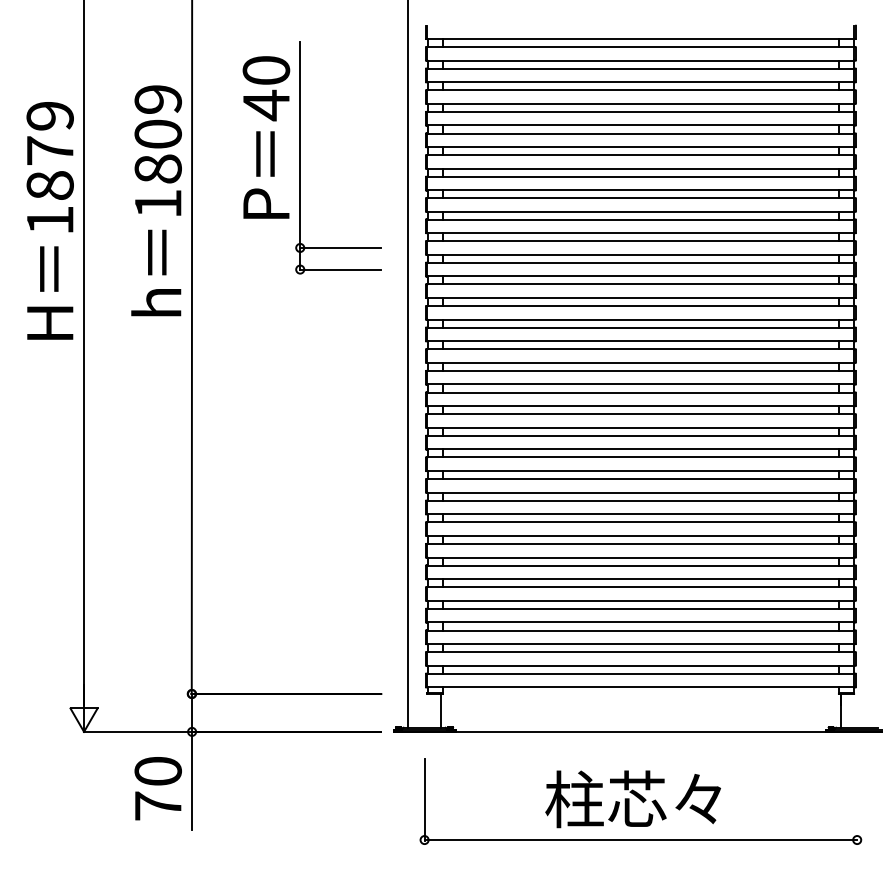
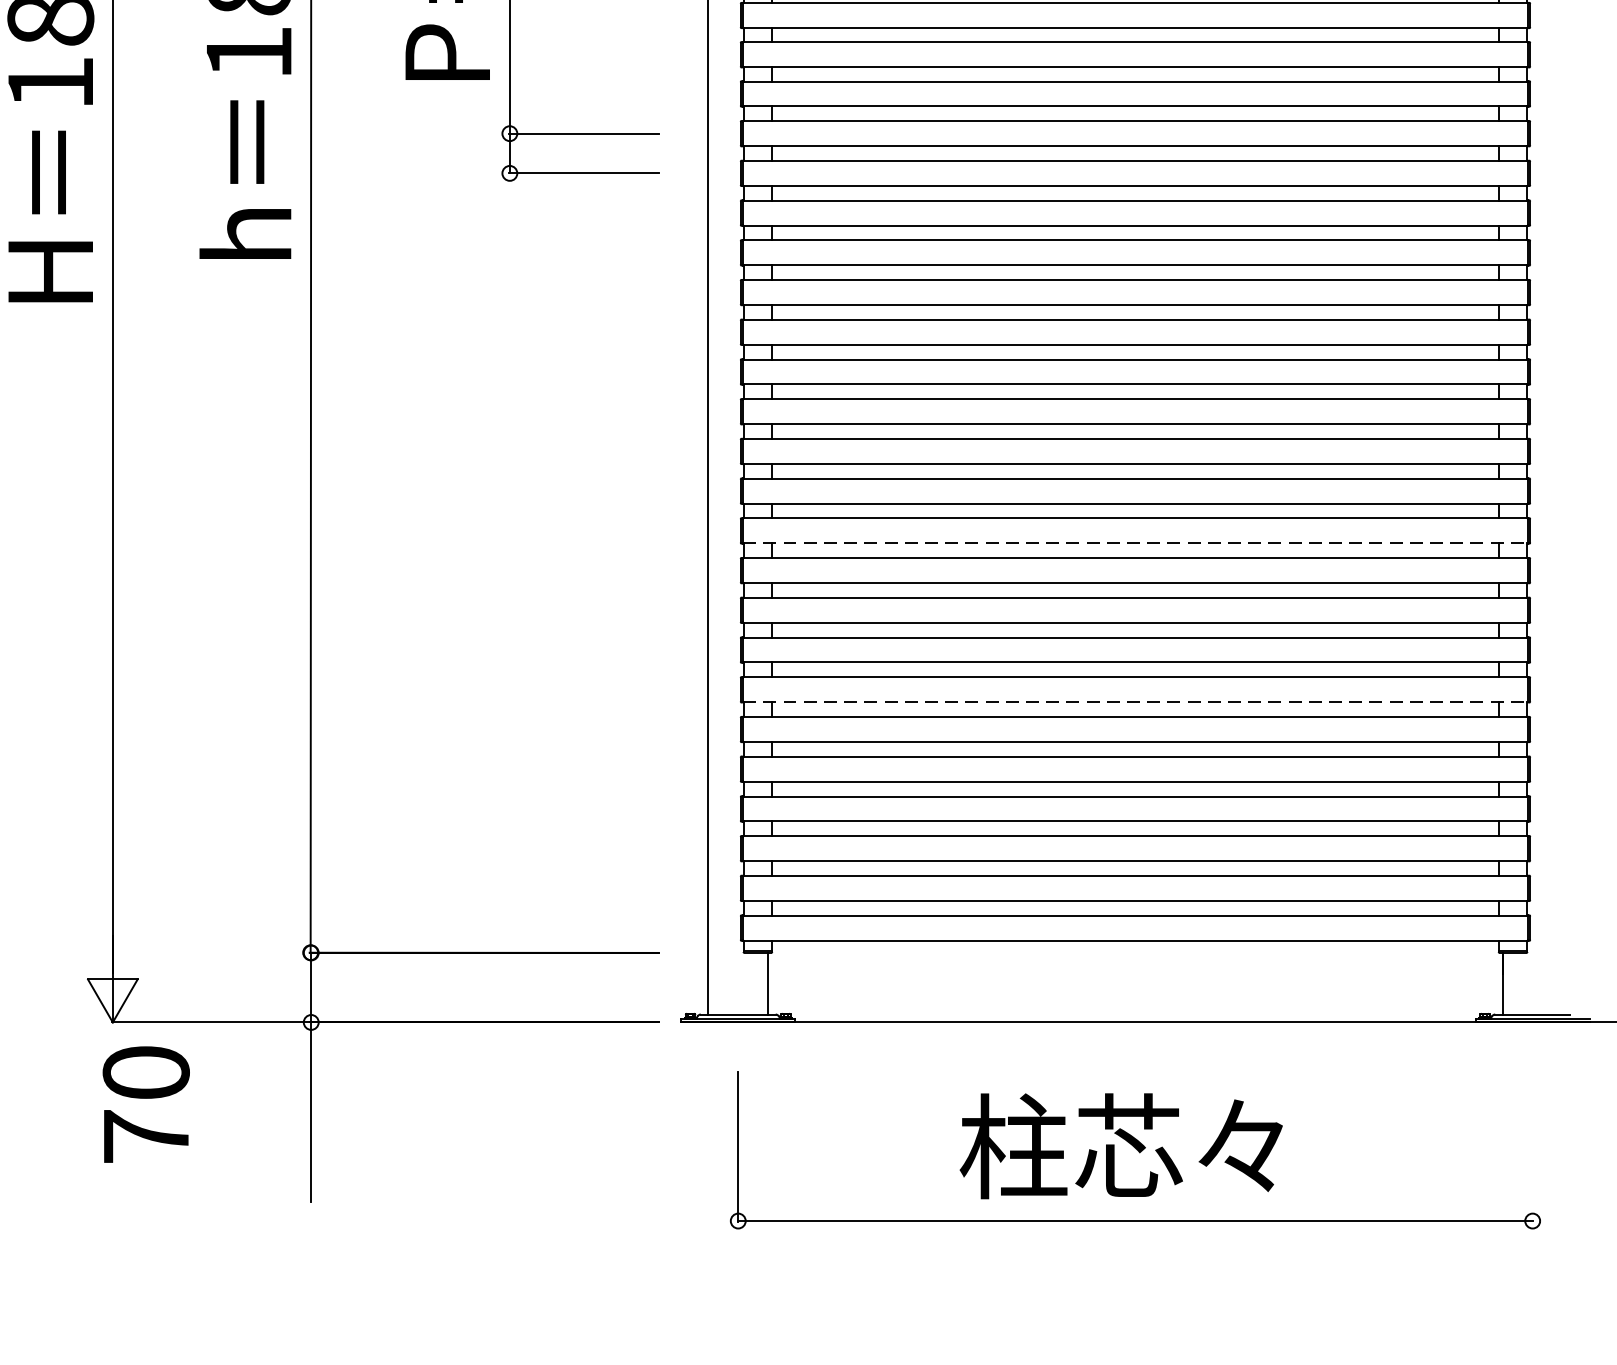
line: (640, 471) -> (1134, 544), solid -> dashed
line: (640, 557) -> (1134, 702), solid -> dashed
text: (157, 788) -> (144, 1104), moved

